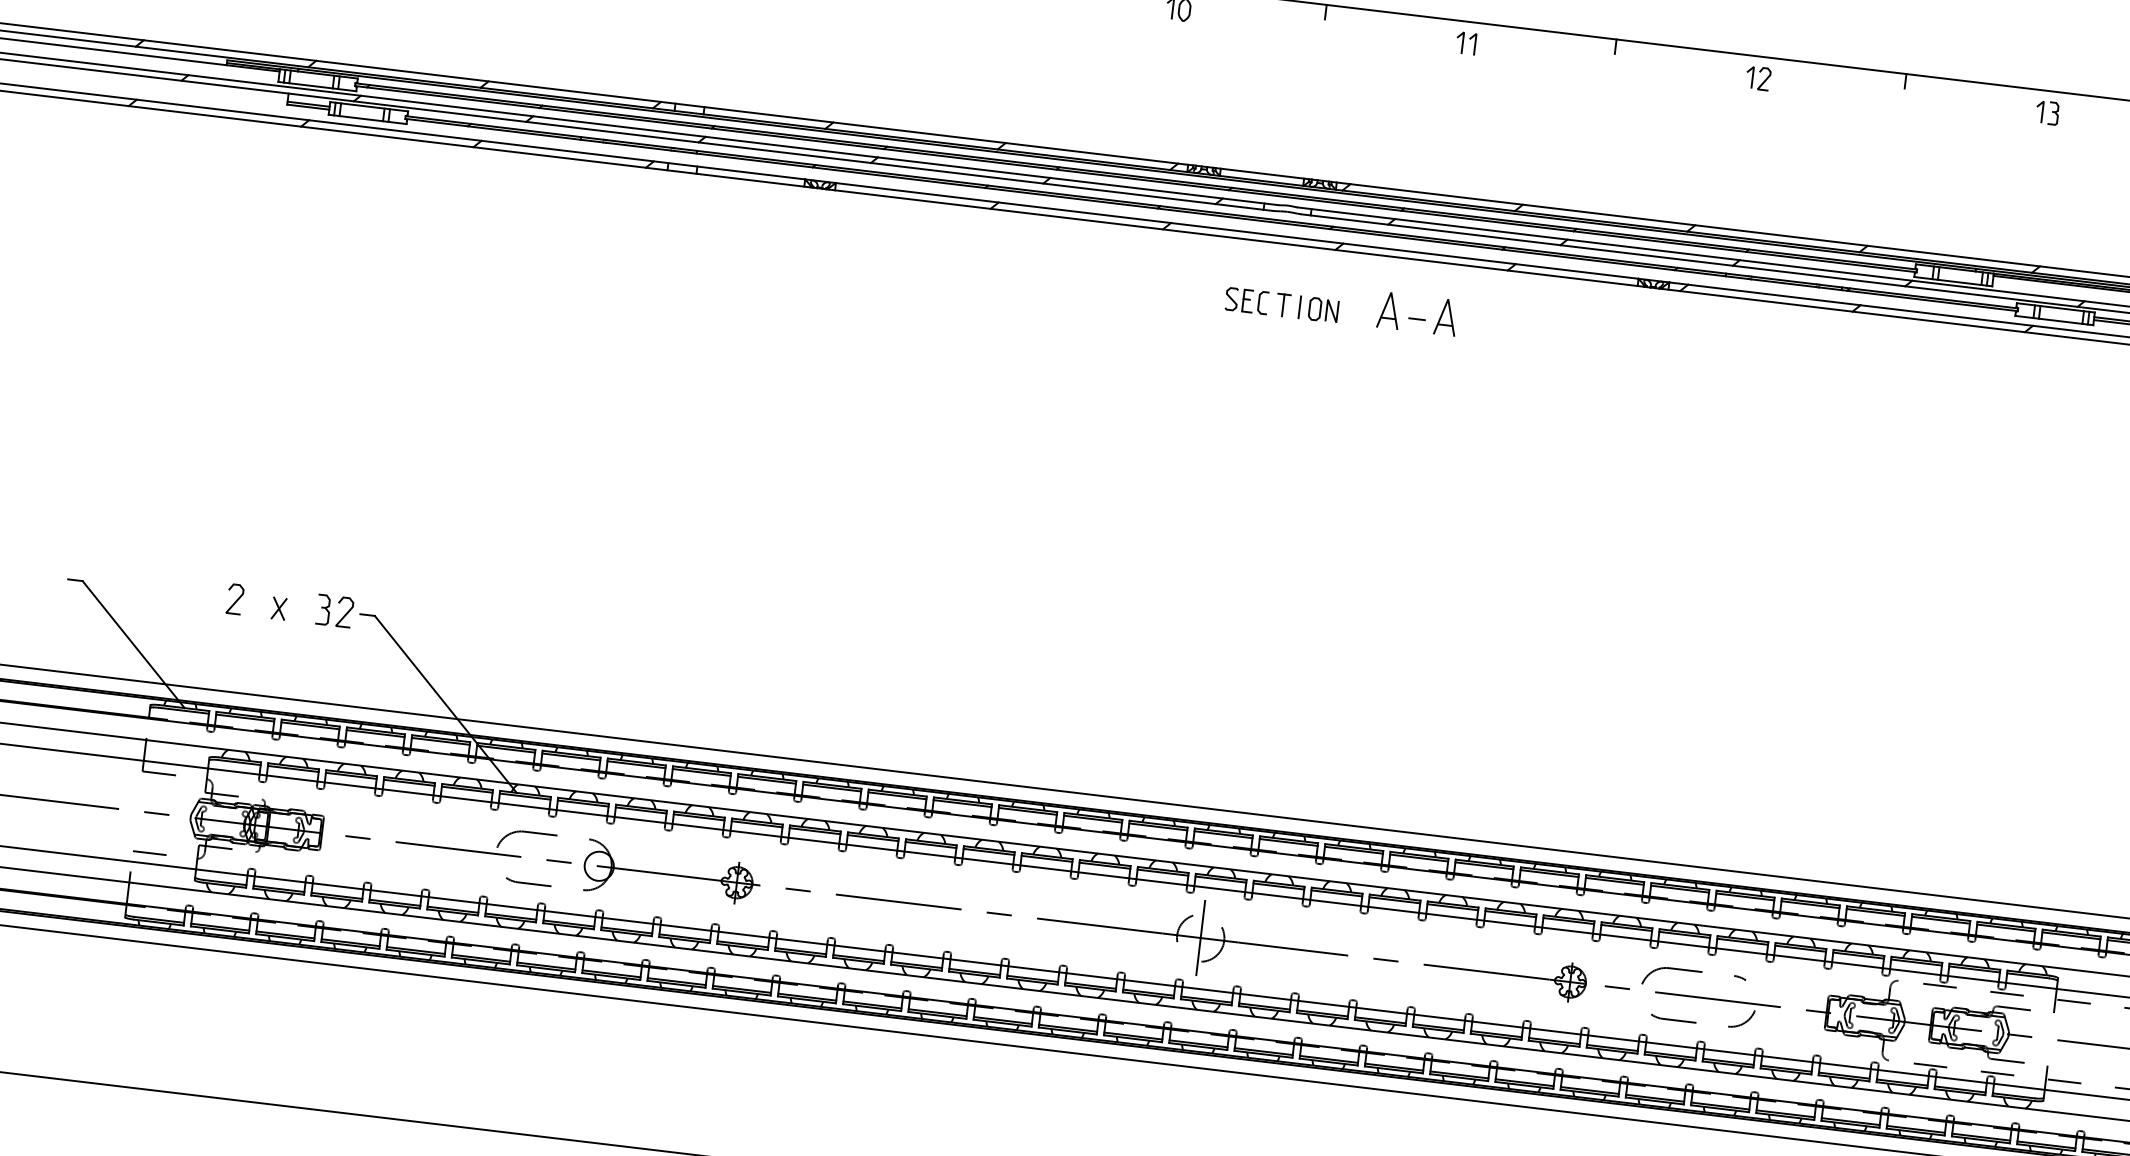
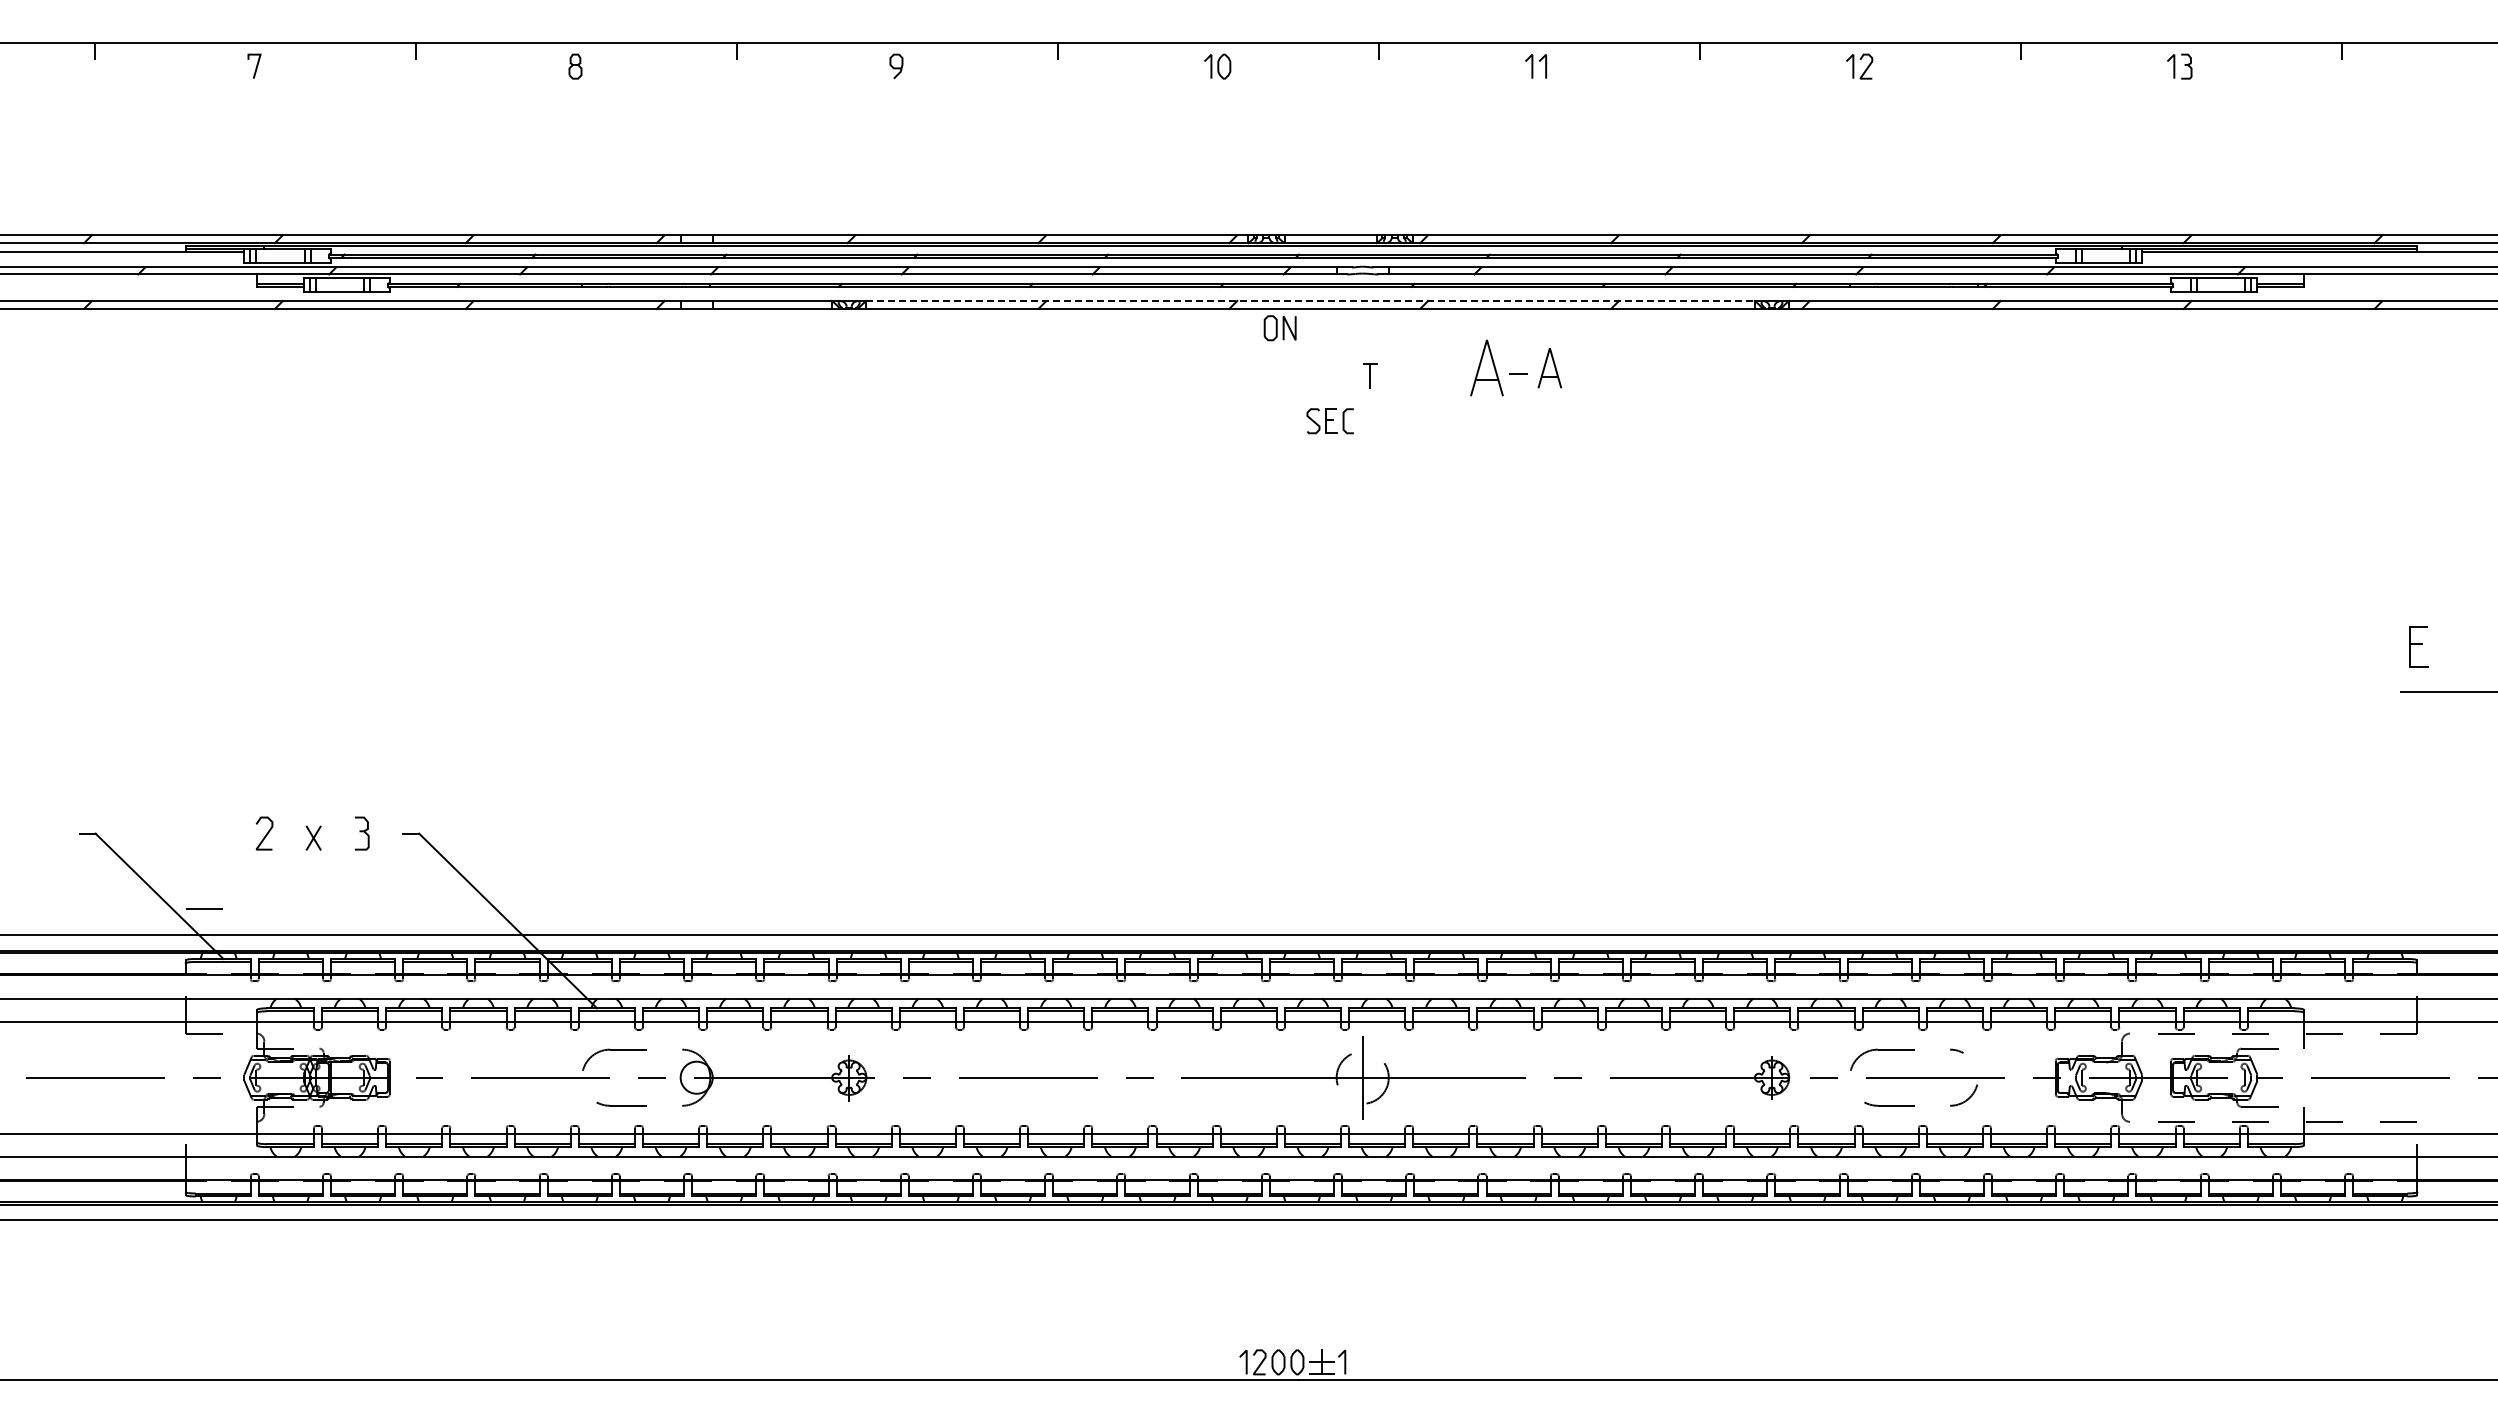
line: (1238, 230) -> (1311, 300), solid -> dashed
part: (1246, 301) -> (1329, 421), moved
line: (1299, 307) -> (1388, 376), removed
part: (1322, 310) -> (1279, 328), moved
part: (1388, 310) -> (1486, 368), size x1.4
curve: (346, 613) -> (387, 834), removed
line: (150, 852) -> (204, 908), moved

